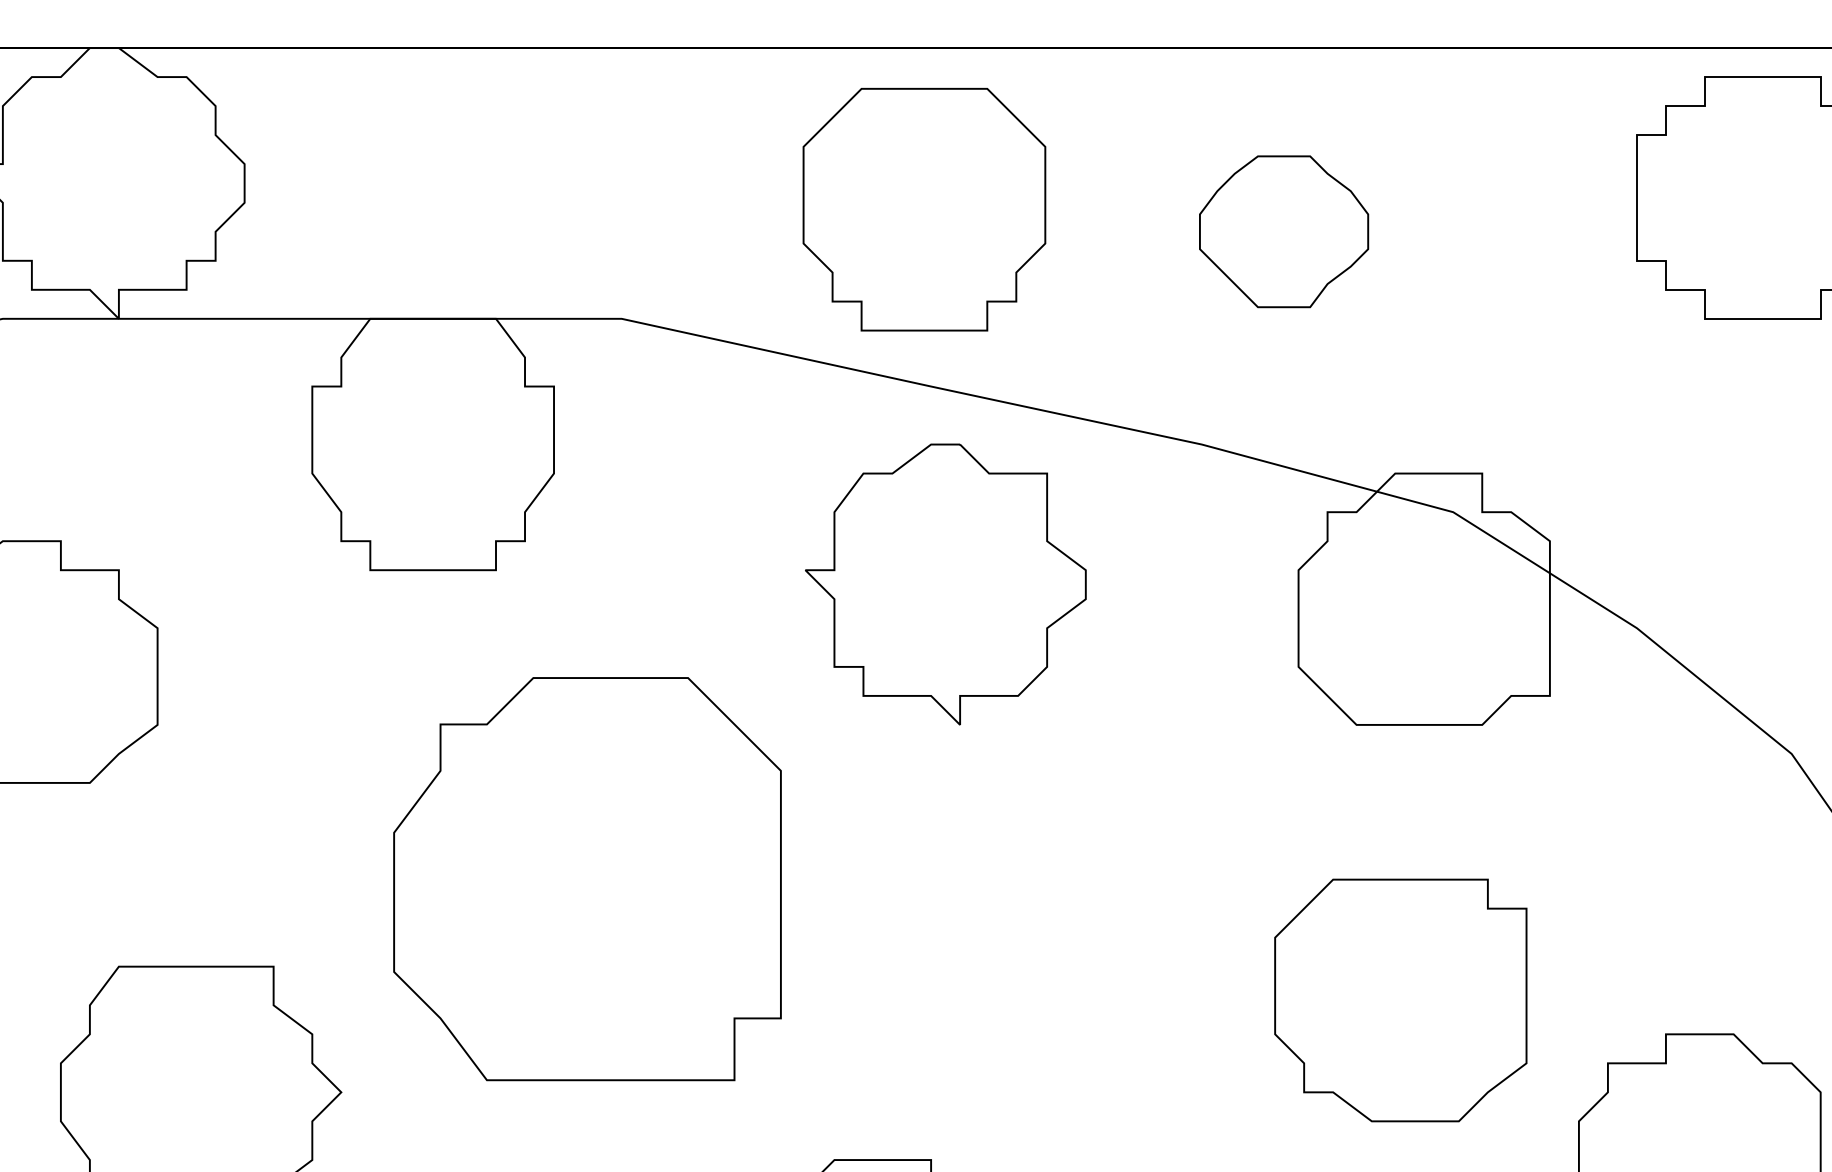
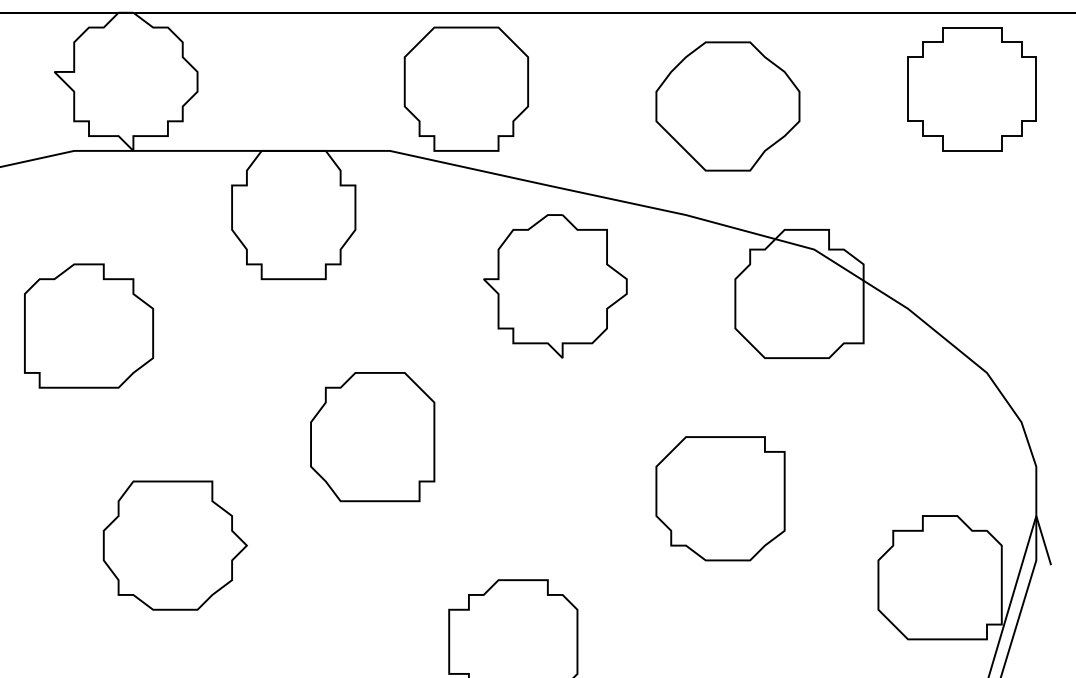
part: (922, 208) -> (465, 88), moved
part: (1283, 231) -> (727, 106), size x1.67
part: (587, 880) -> (372, 437), size x0.62
part: (1400, 999) -> (720, 498), moved

